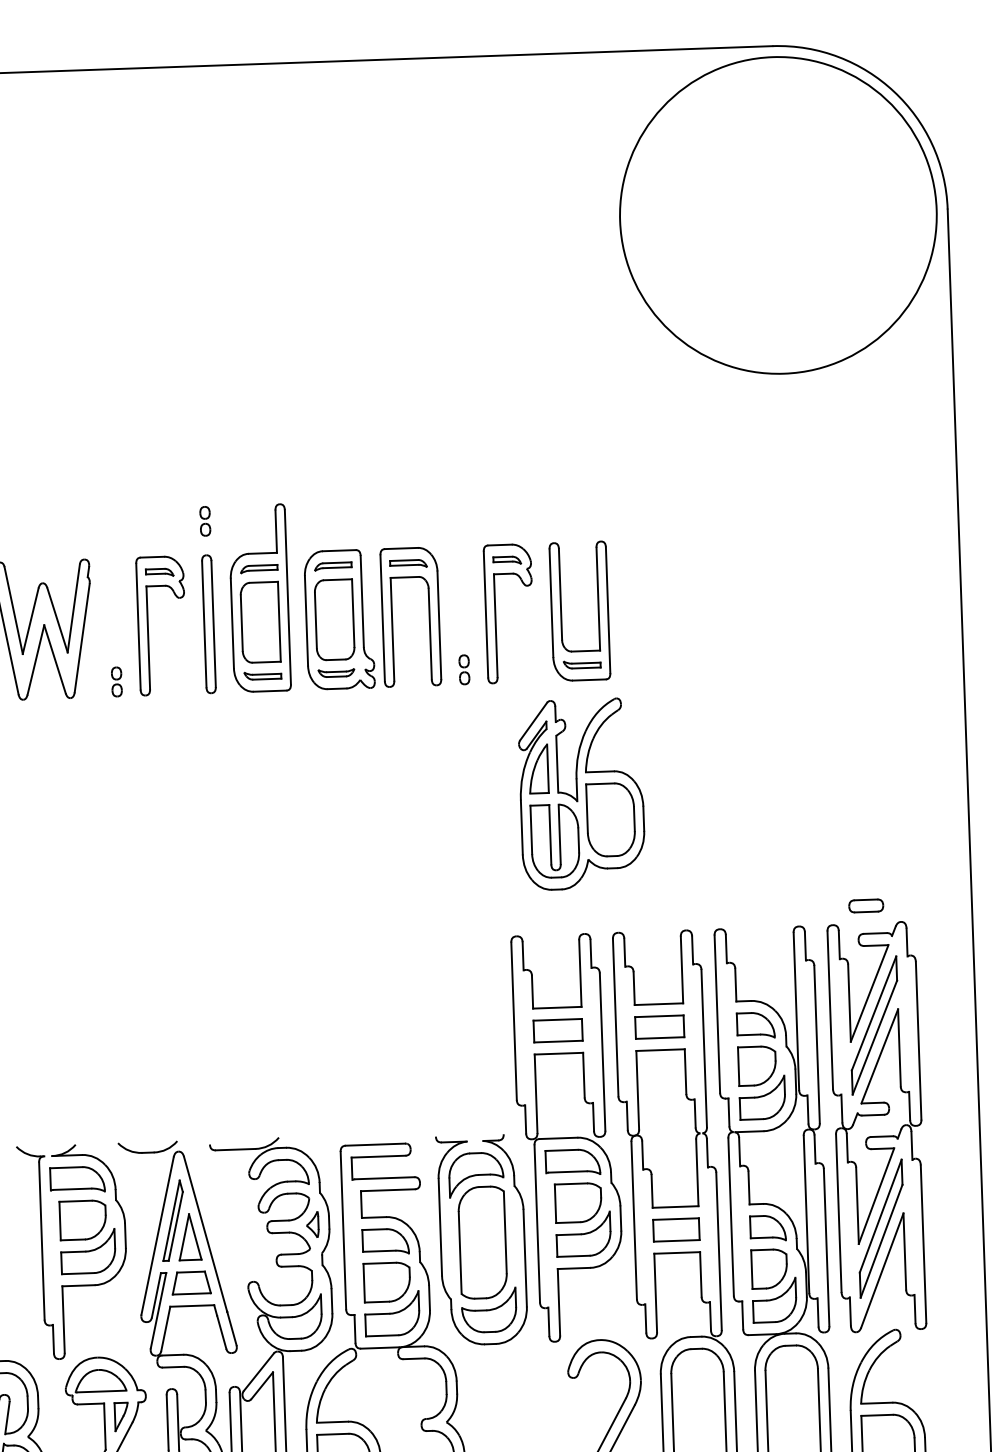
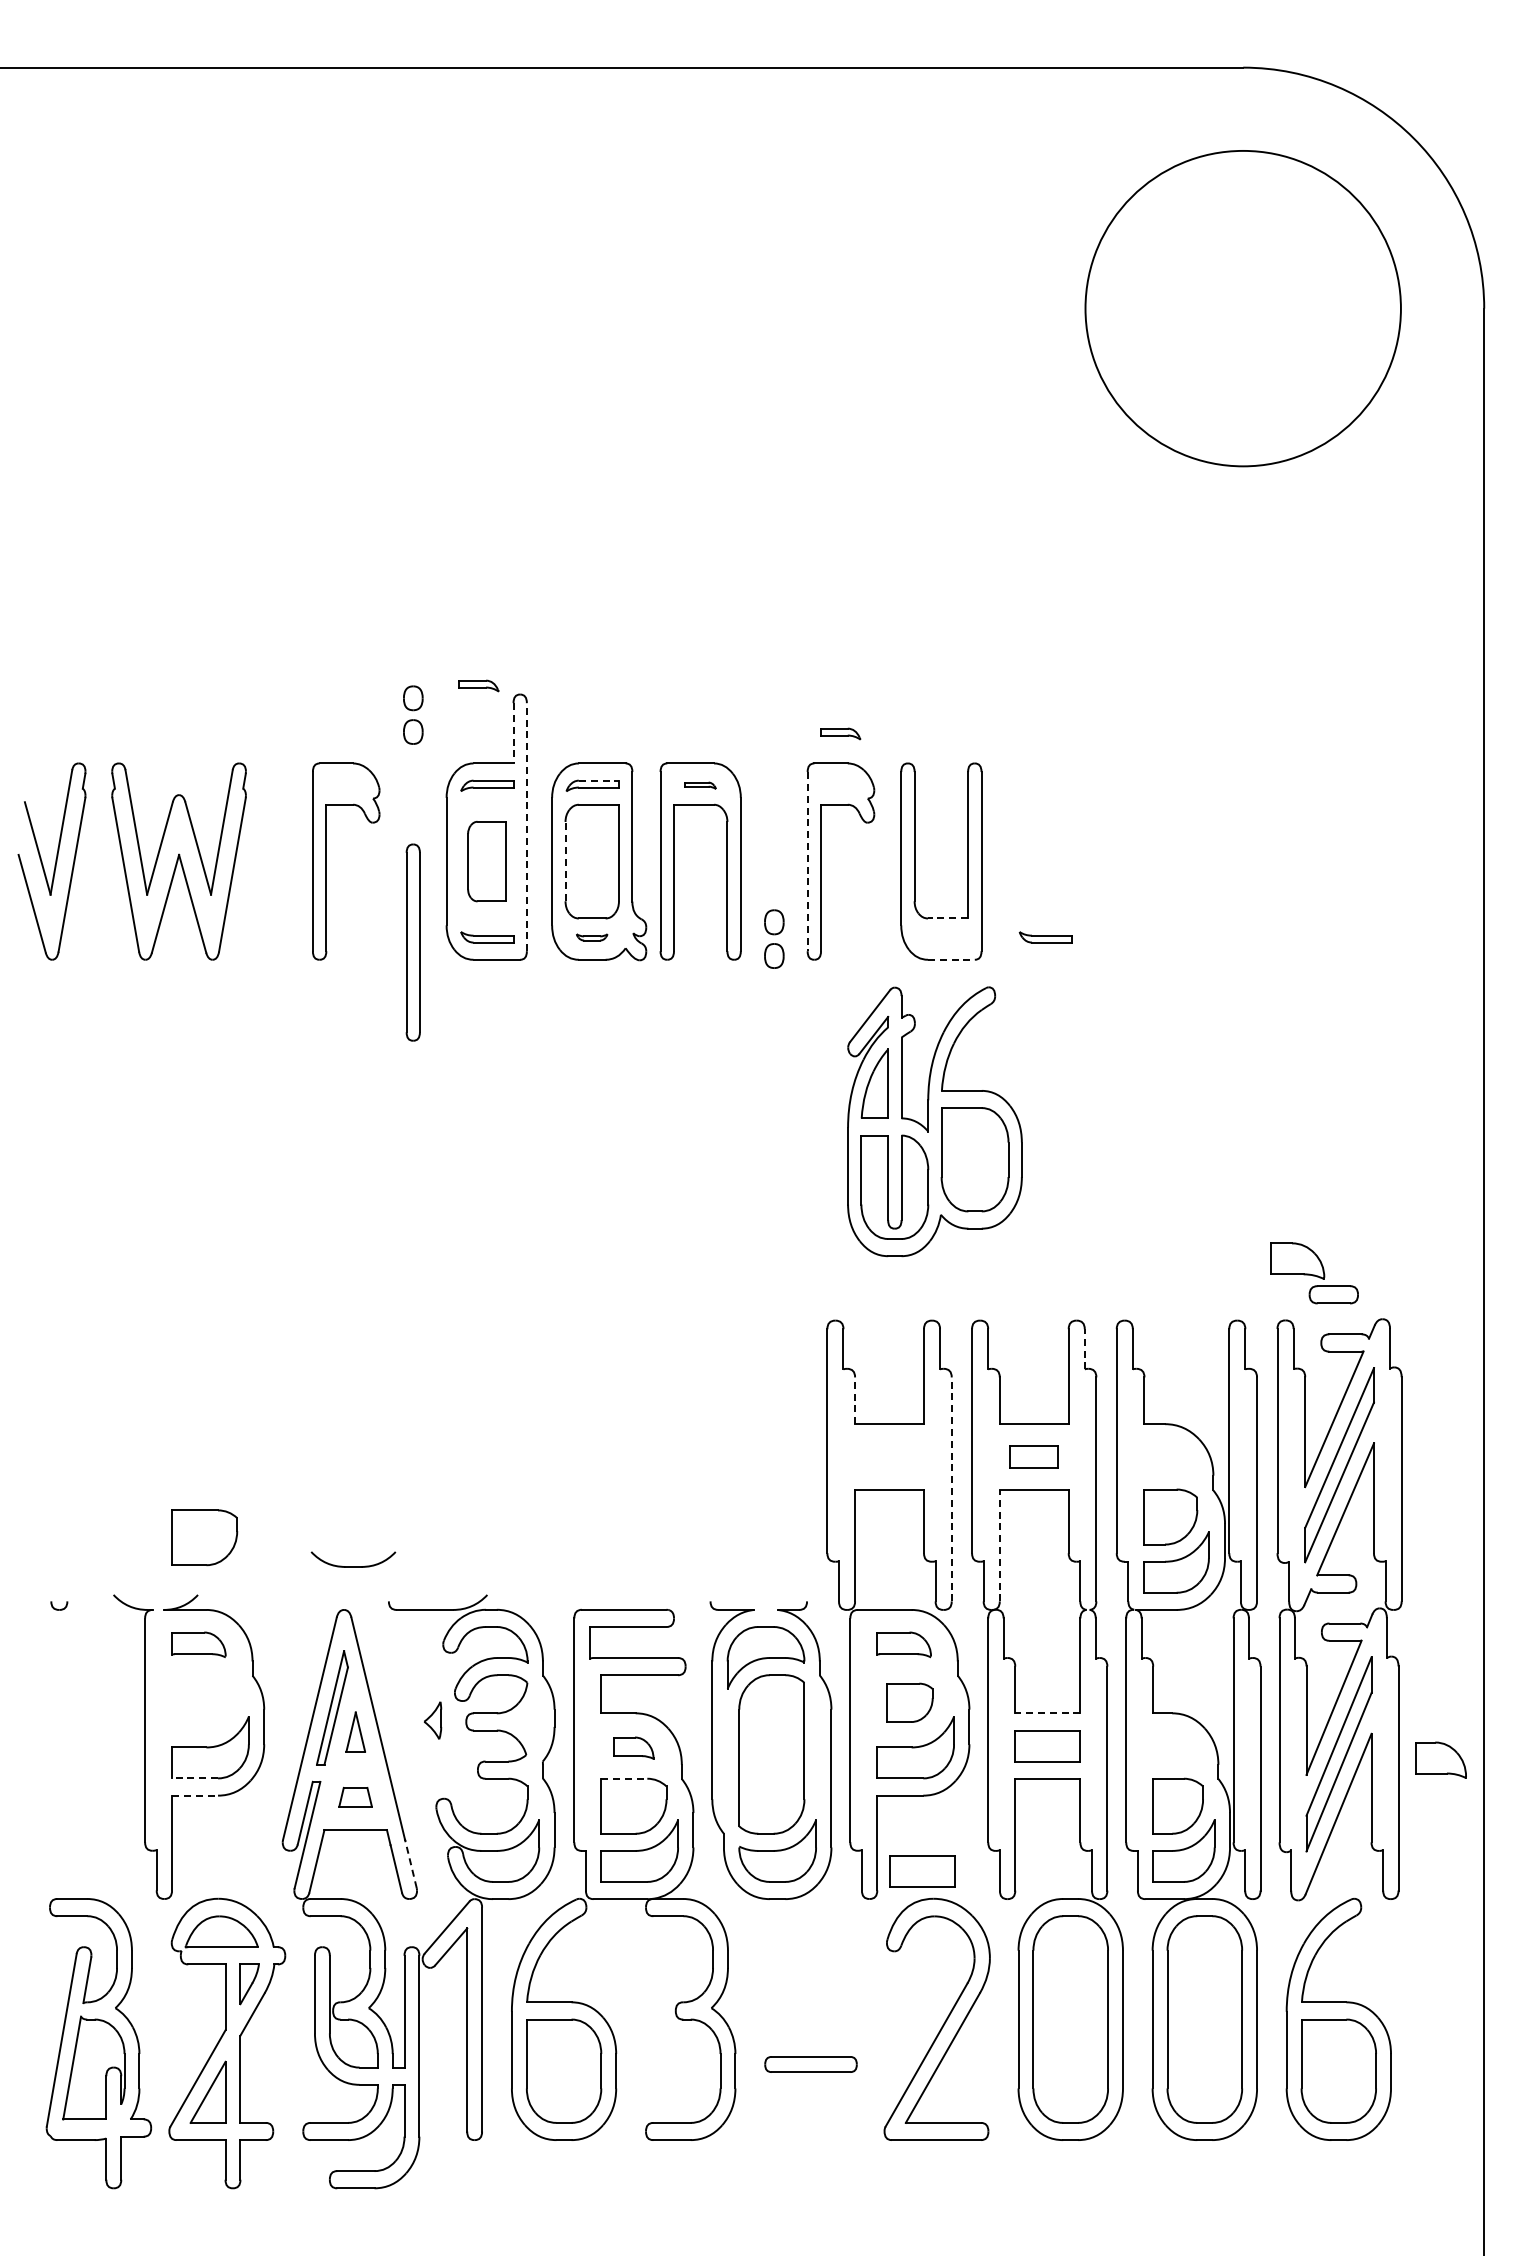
circle: (777, 215) -> (1242, 308), size x0.7
part: (204, 520) -> (412, 714), size x1.4
line: (276, 531) -> (513, 733), solid -> dashed
part: (507, 560) -> (840, 733), moved
line: (337, 562) -> (599, 780), solid -> dashed
part: (408, 563) -> (700, 785), size x0.6
part: (159, 572) -> (478, 685), moved
line: (287, 596) -> (526, 826), solid -> dashed
line: (485, 614) -> (807, 861), solid -> dashed
line: (315, 620) -> (565, 861), solid -> dashed
part: (260, 622) -> (486, 861), size x0.7
part: (208, 624) -> (412, 942), moved
line: (585, 651) -> (947, 918), solid -> dashed
part: (581, 664) -> (1045, 937), moved
part: (463, 669) -> (773, 938), size x1.4
part: (336, 673) -> (591, 937), size x0.6
line: (589, 679) -> (951, 959), solid -> dashed
part: (116, 681) -> (279, 938), removed
line: (692, 949) -> (1084, 1348), solid -> dashed
line: (532, 991) -> (855, 1400), solid -> dashed
part: (755, 1024) -> (1297, 1260), moved
part: (659, 1026) -> (1034, 1456), size x0.7
part: (558, 1030) -> (889, 1456), removed
line: (602, 1052) -> (951, 1489), solid -> dashed
line: (637, 1090) -> (999, 1545), solid -> dashed
part: (148, 1152) -> (353, 1566), moved
part: (573, 1162) -> (904, 1644), size x0.7
part: (77, 1179) -> (198, 1644), size x0.7
part: (578, 1202) -> (909, 1702), size x0.7
line: (675, 1207) -> (1047, 1713), solid -> dashed
part: (82, 1220) -> (204, 1537), moved
part: (313, 1224) -> (433, 1720), moved
part: (767, 1227) -> (1440, 1759), moved
part: (189, 1236) -> (355, 1731), size x0.6
part: (385, 1241) -> (633, 1747), size x0.6
line: (379, 1263) -> (624, 1778), solid -> dashed
line: (78, 1273) -> (195, 1778), solid -> dashed
part: (191, 1282) -> (355, 1796), size x0.6
line: (78, 1285) -> (195, 1795), solid -> dashed
part: (591, 1321) -> (922, 1871), added
line: (231, 1328) -> (410, 1864), solid -> dashed

